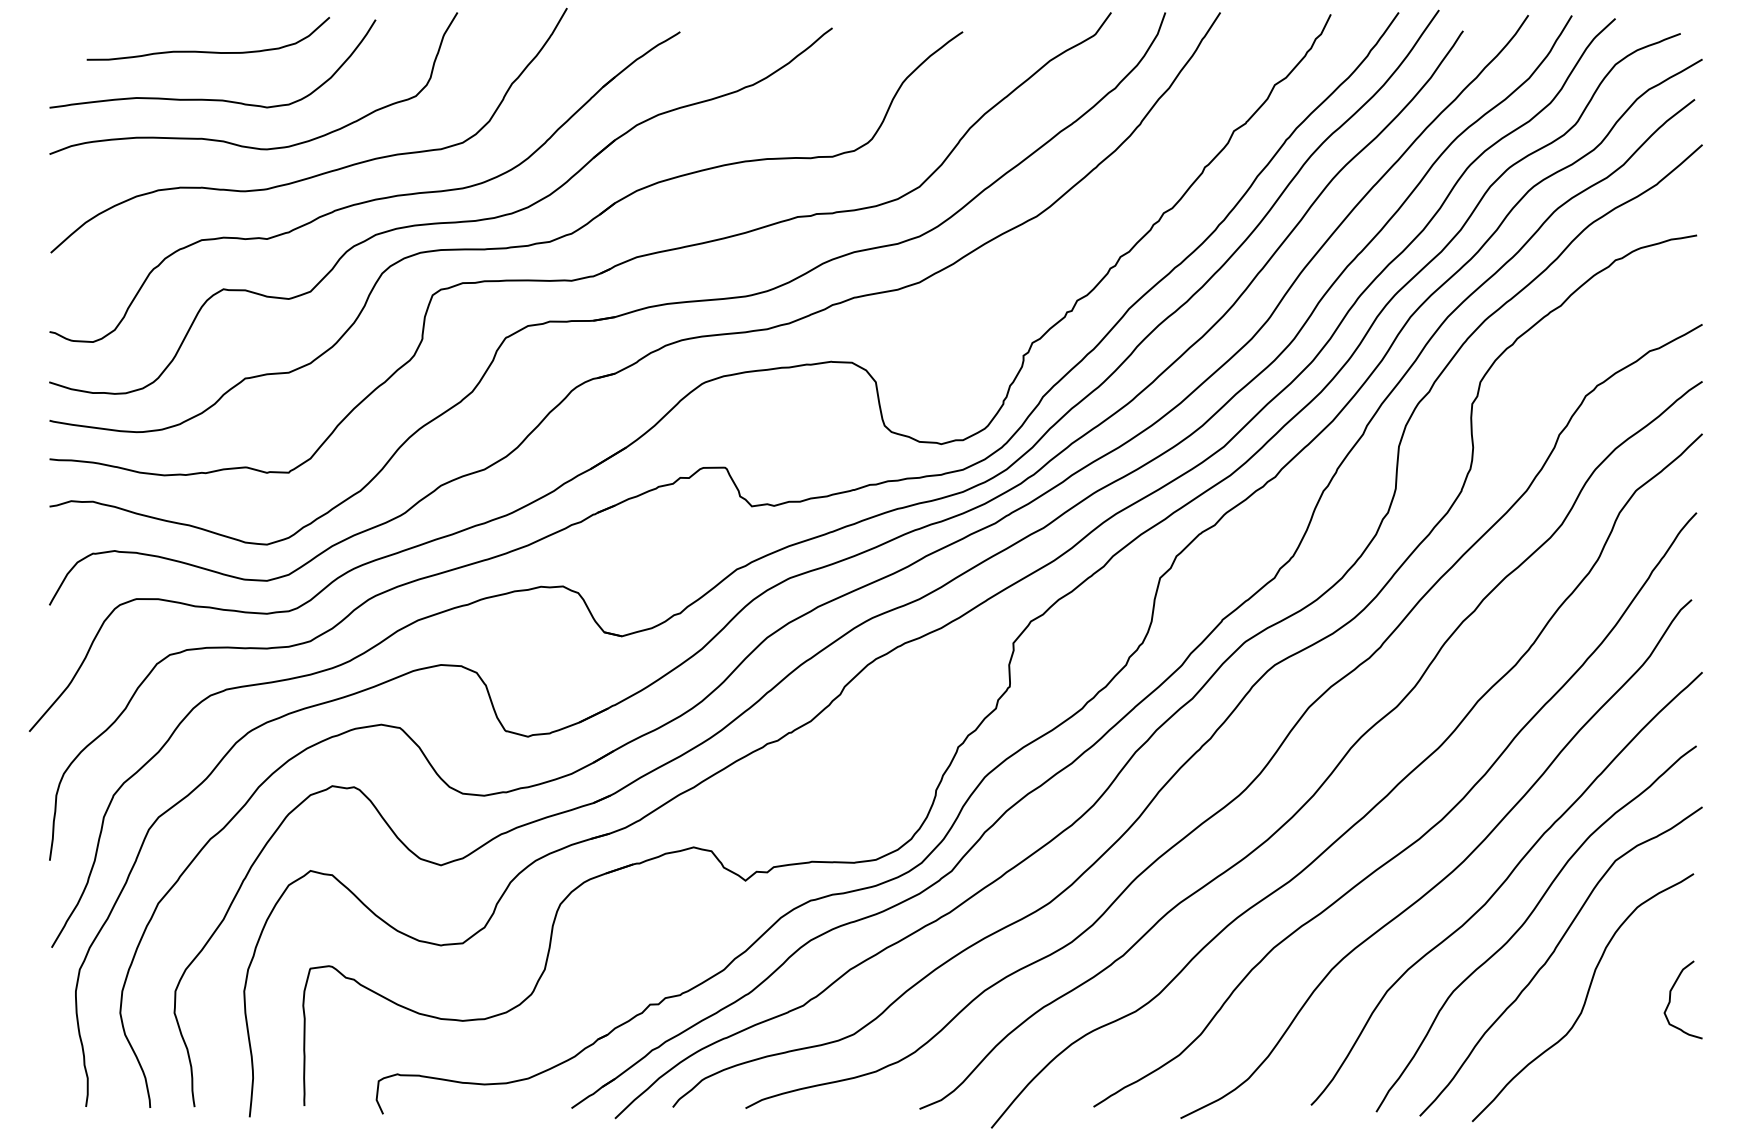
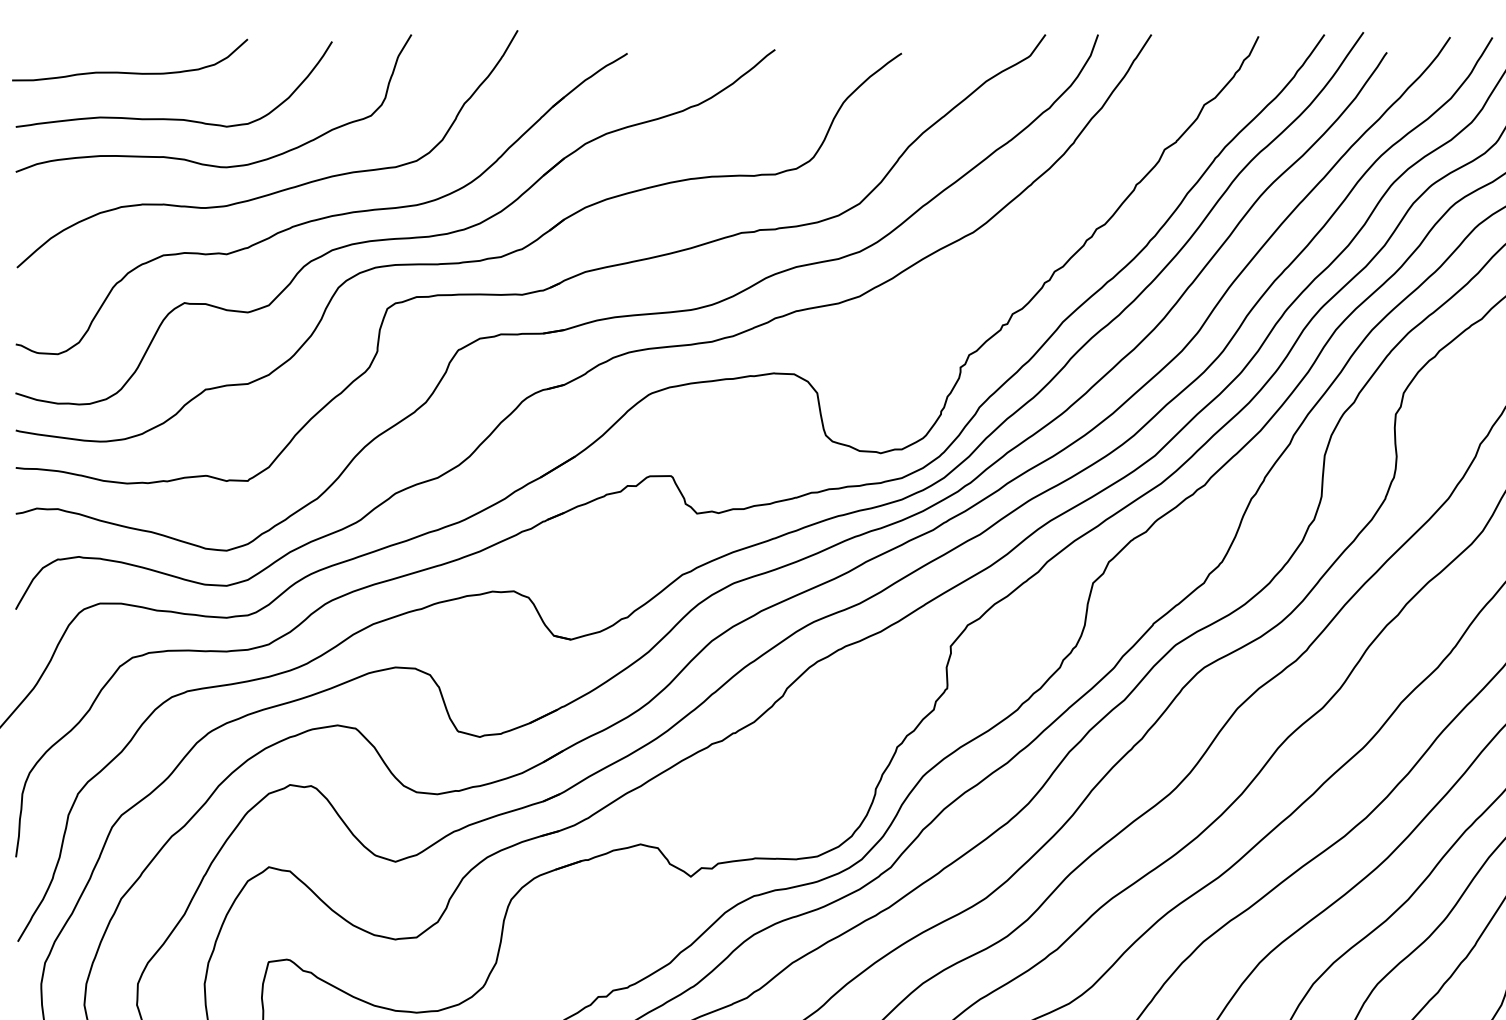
curve: (207, 51) -> (129, 72), moved

